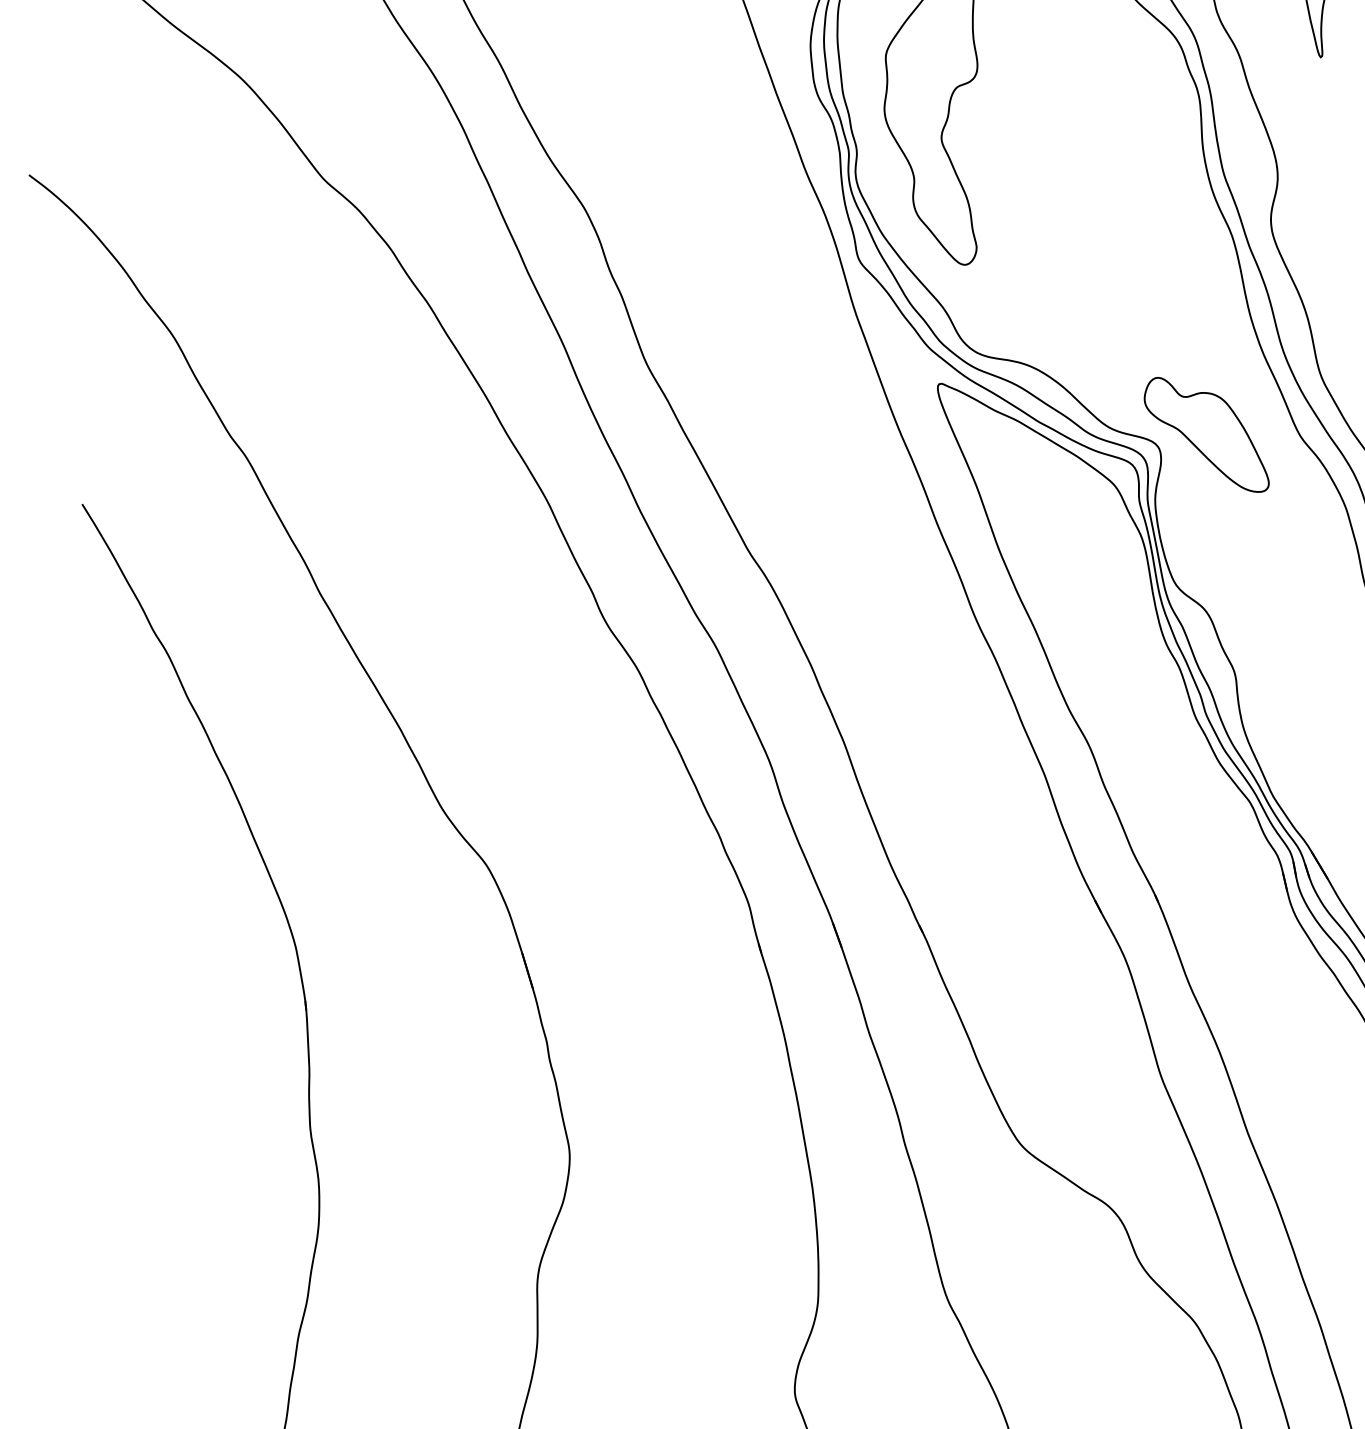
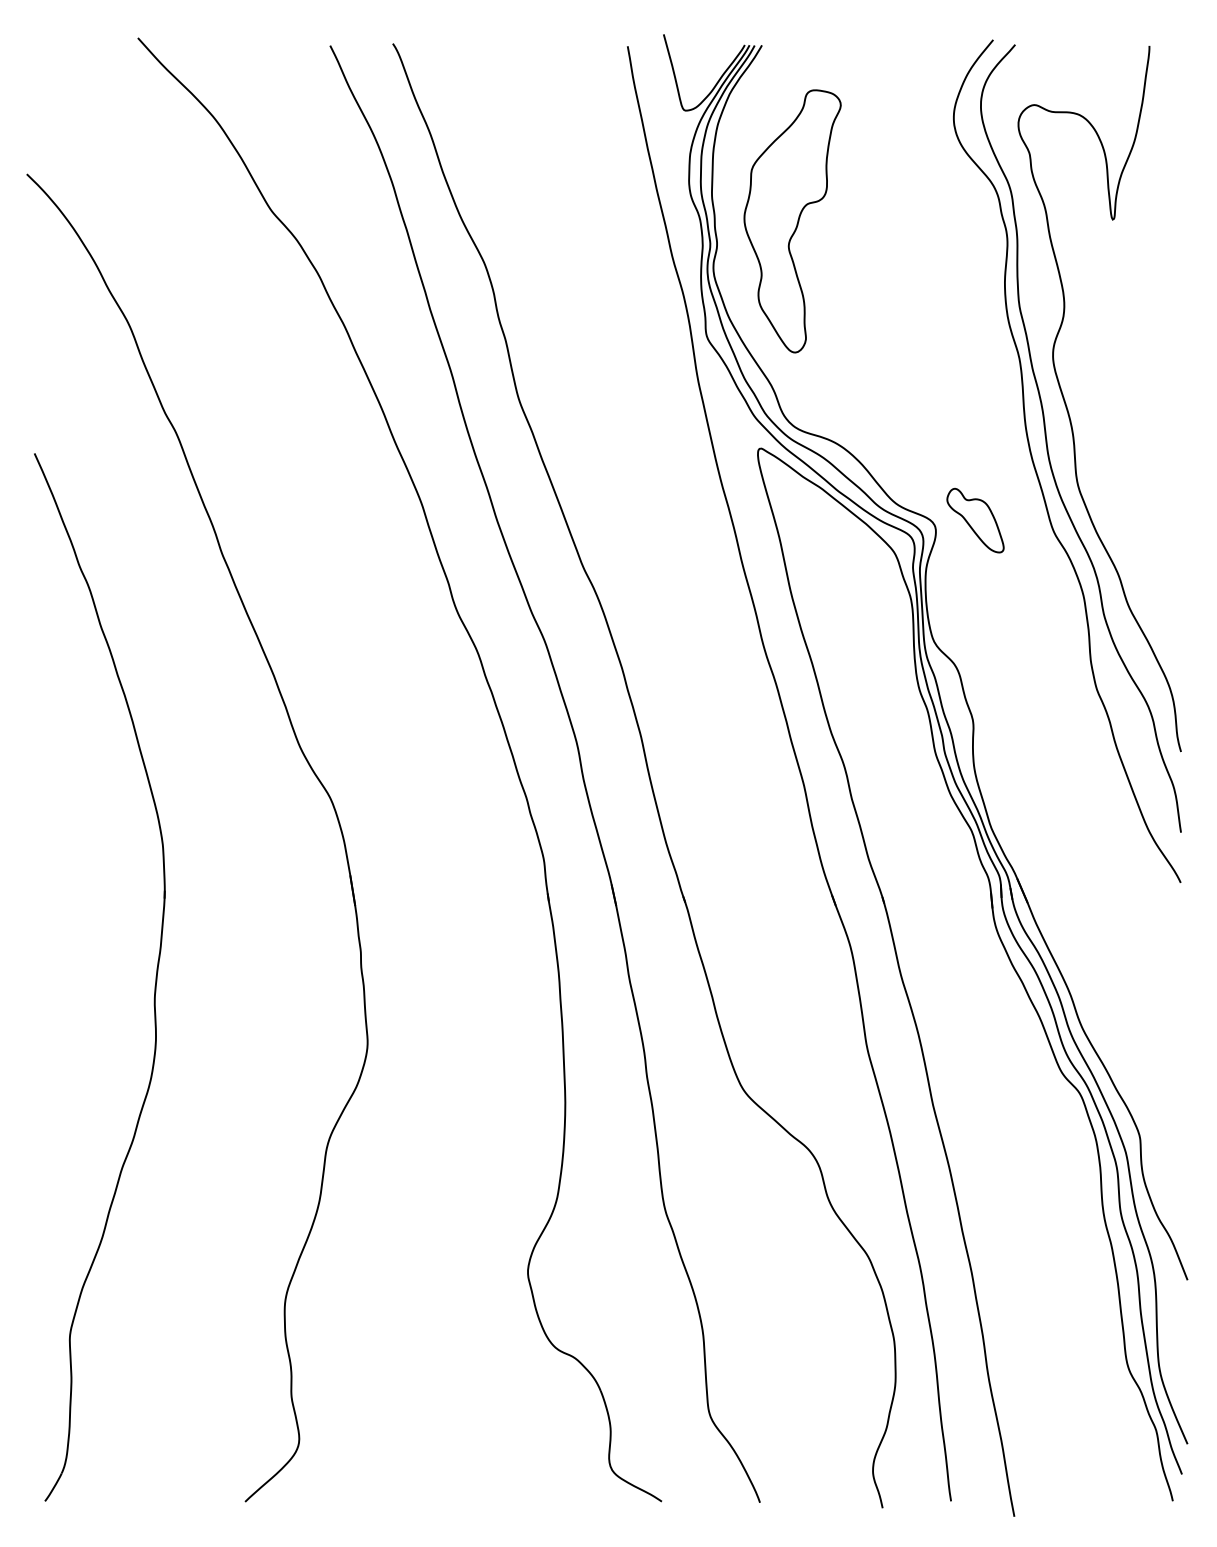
part: (1205, 434) -> (975, 520), size x0.6

